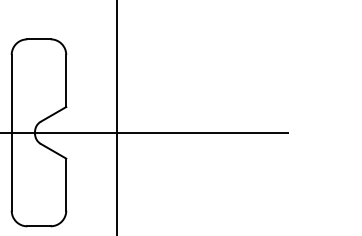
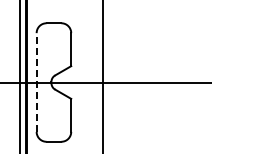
line: (11, 132) -> (36, 82), solid -> dashed

